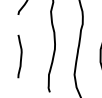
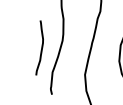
curve: (20, 56) -> (41, 48), moved

